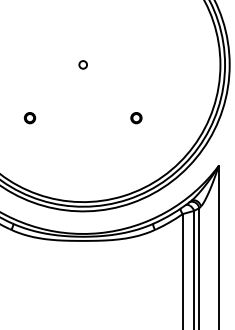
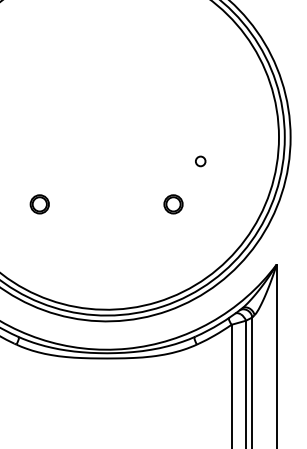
circle: (83, 64) -> (200, 161), moved
circle: (29, 117) -> (39, 203), size x1.4
circle: (136, 117) -> (173, 203), size x1.4

